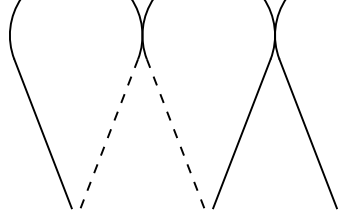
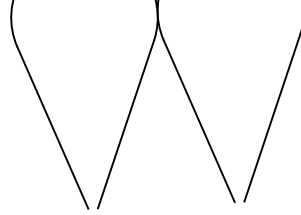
line: (109, 133) -> (126, 124), dashed -> solid
line: (175, 133) -> (199, 120), dashed -> solid

